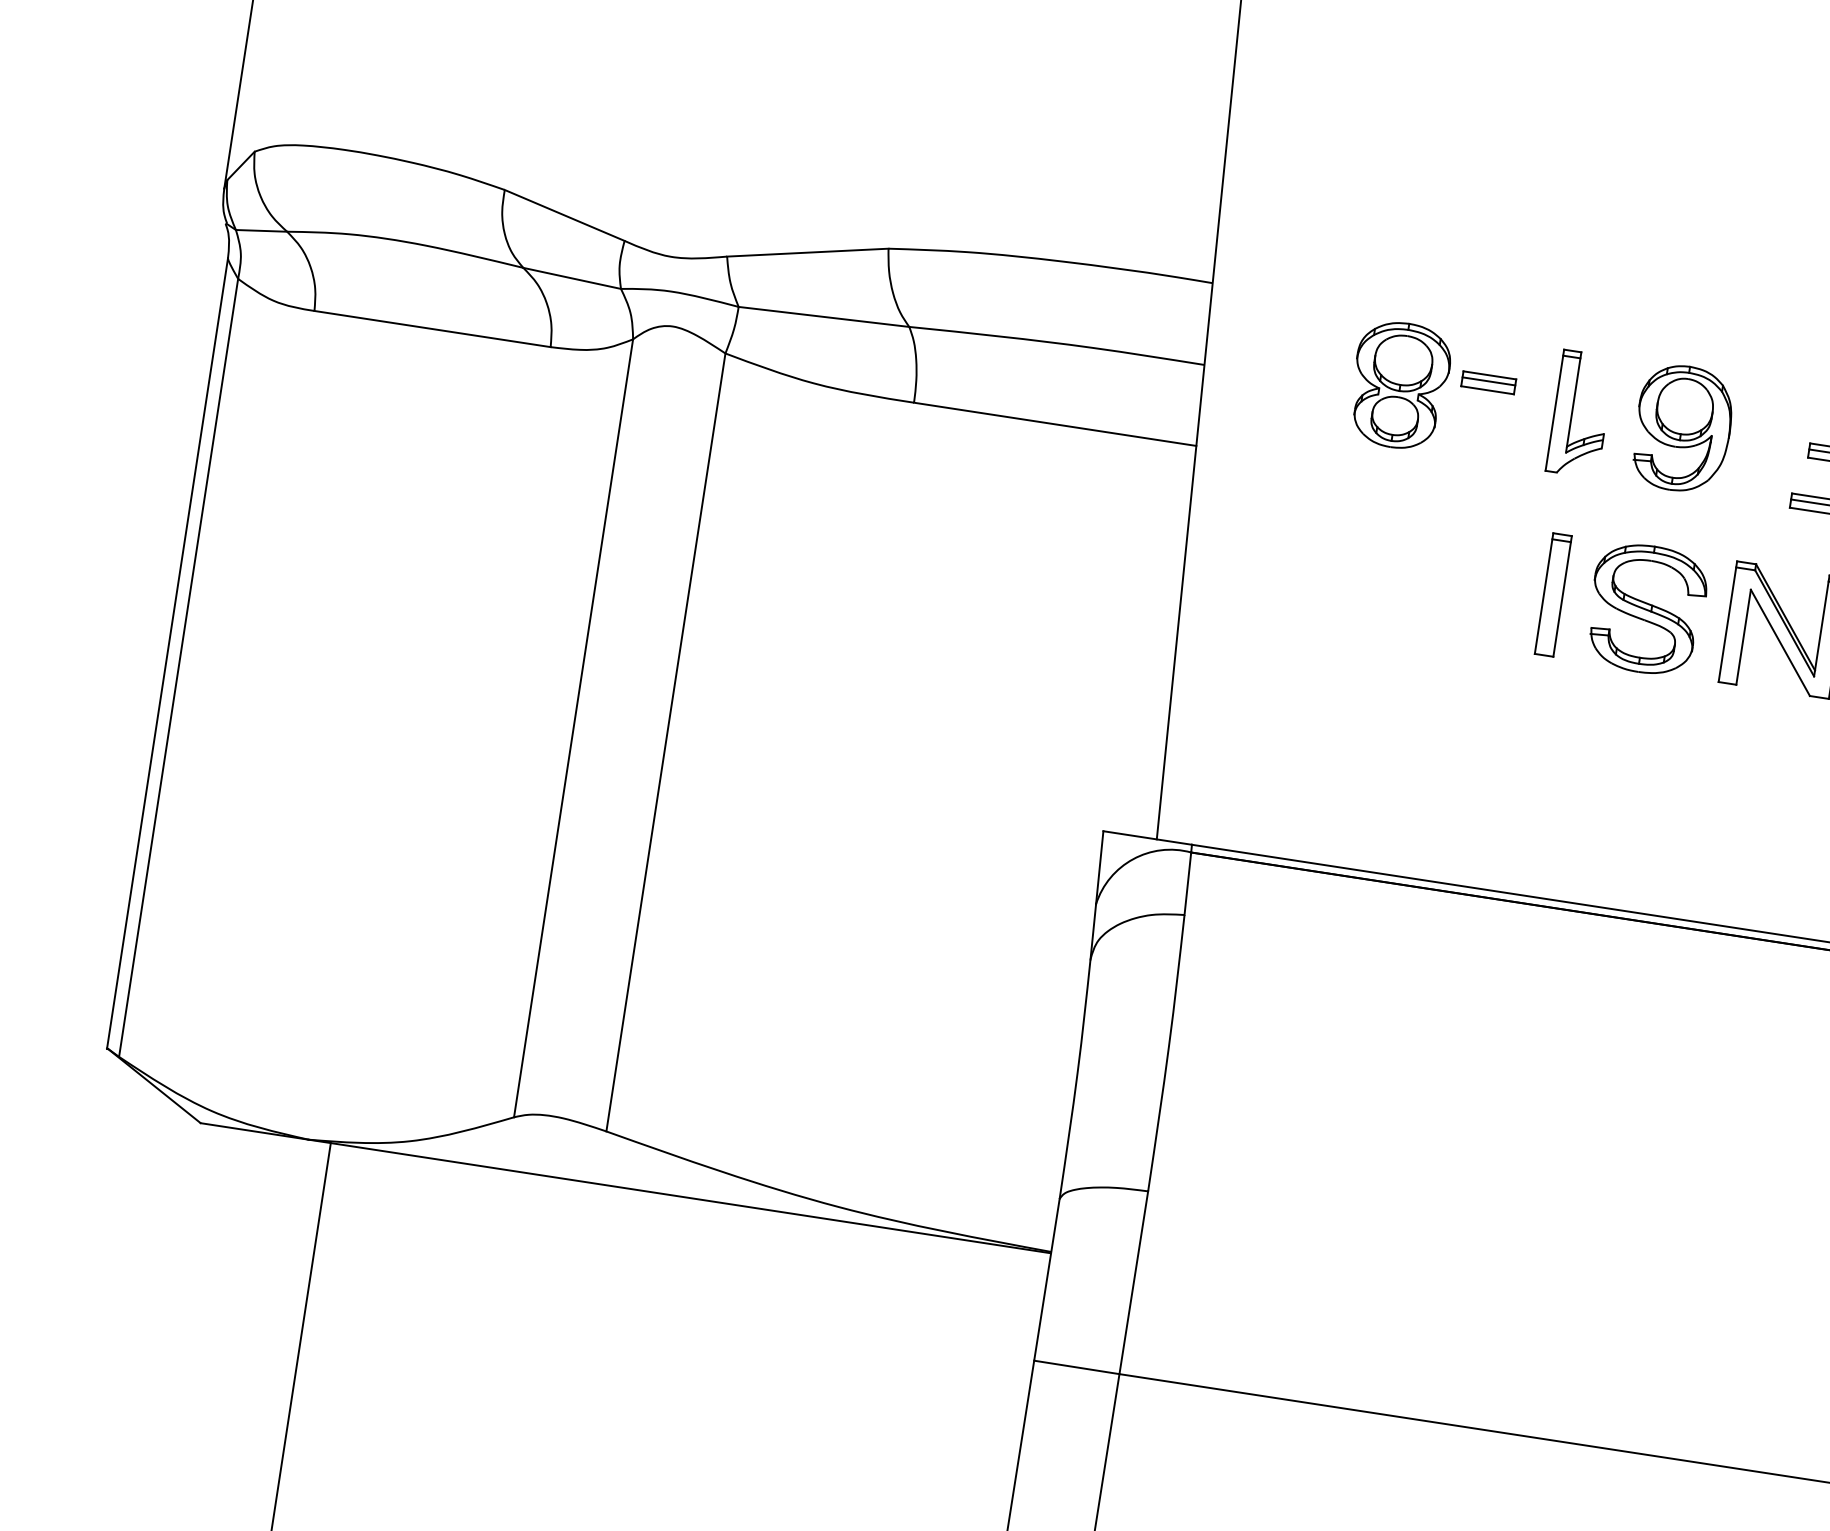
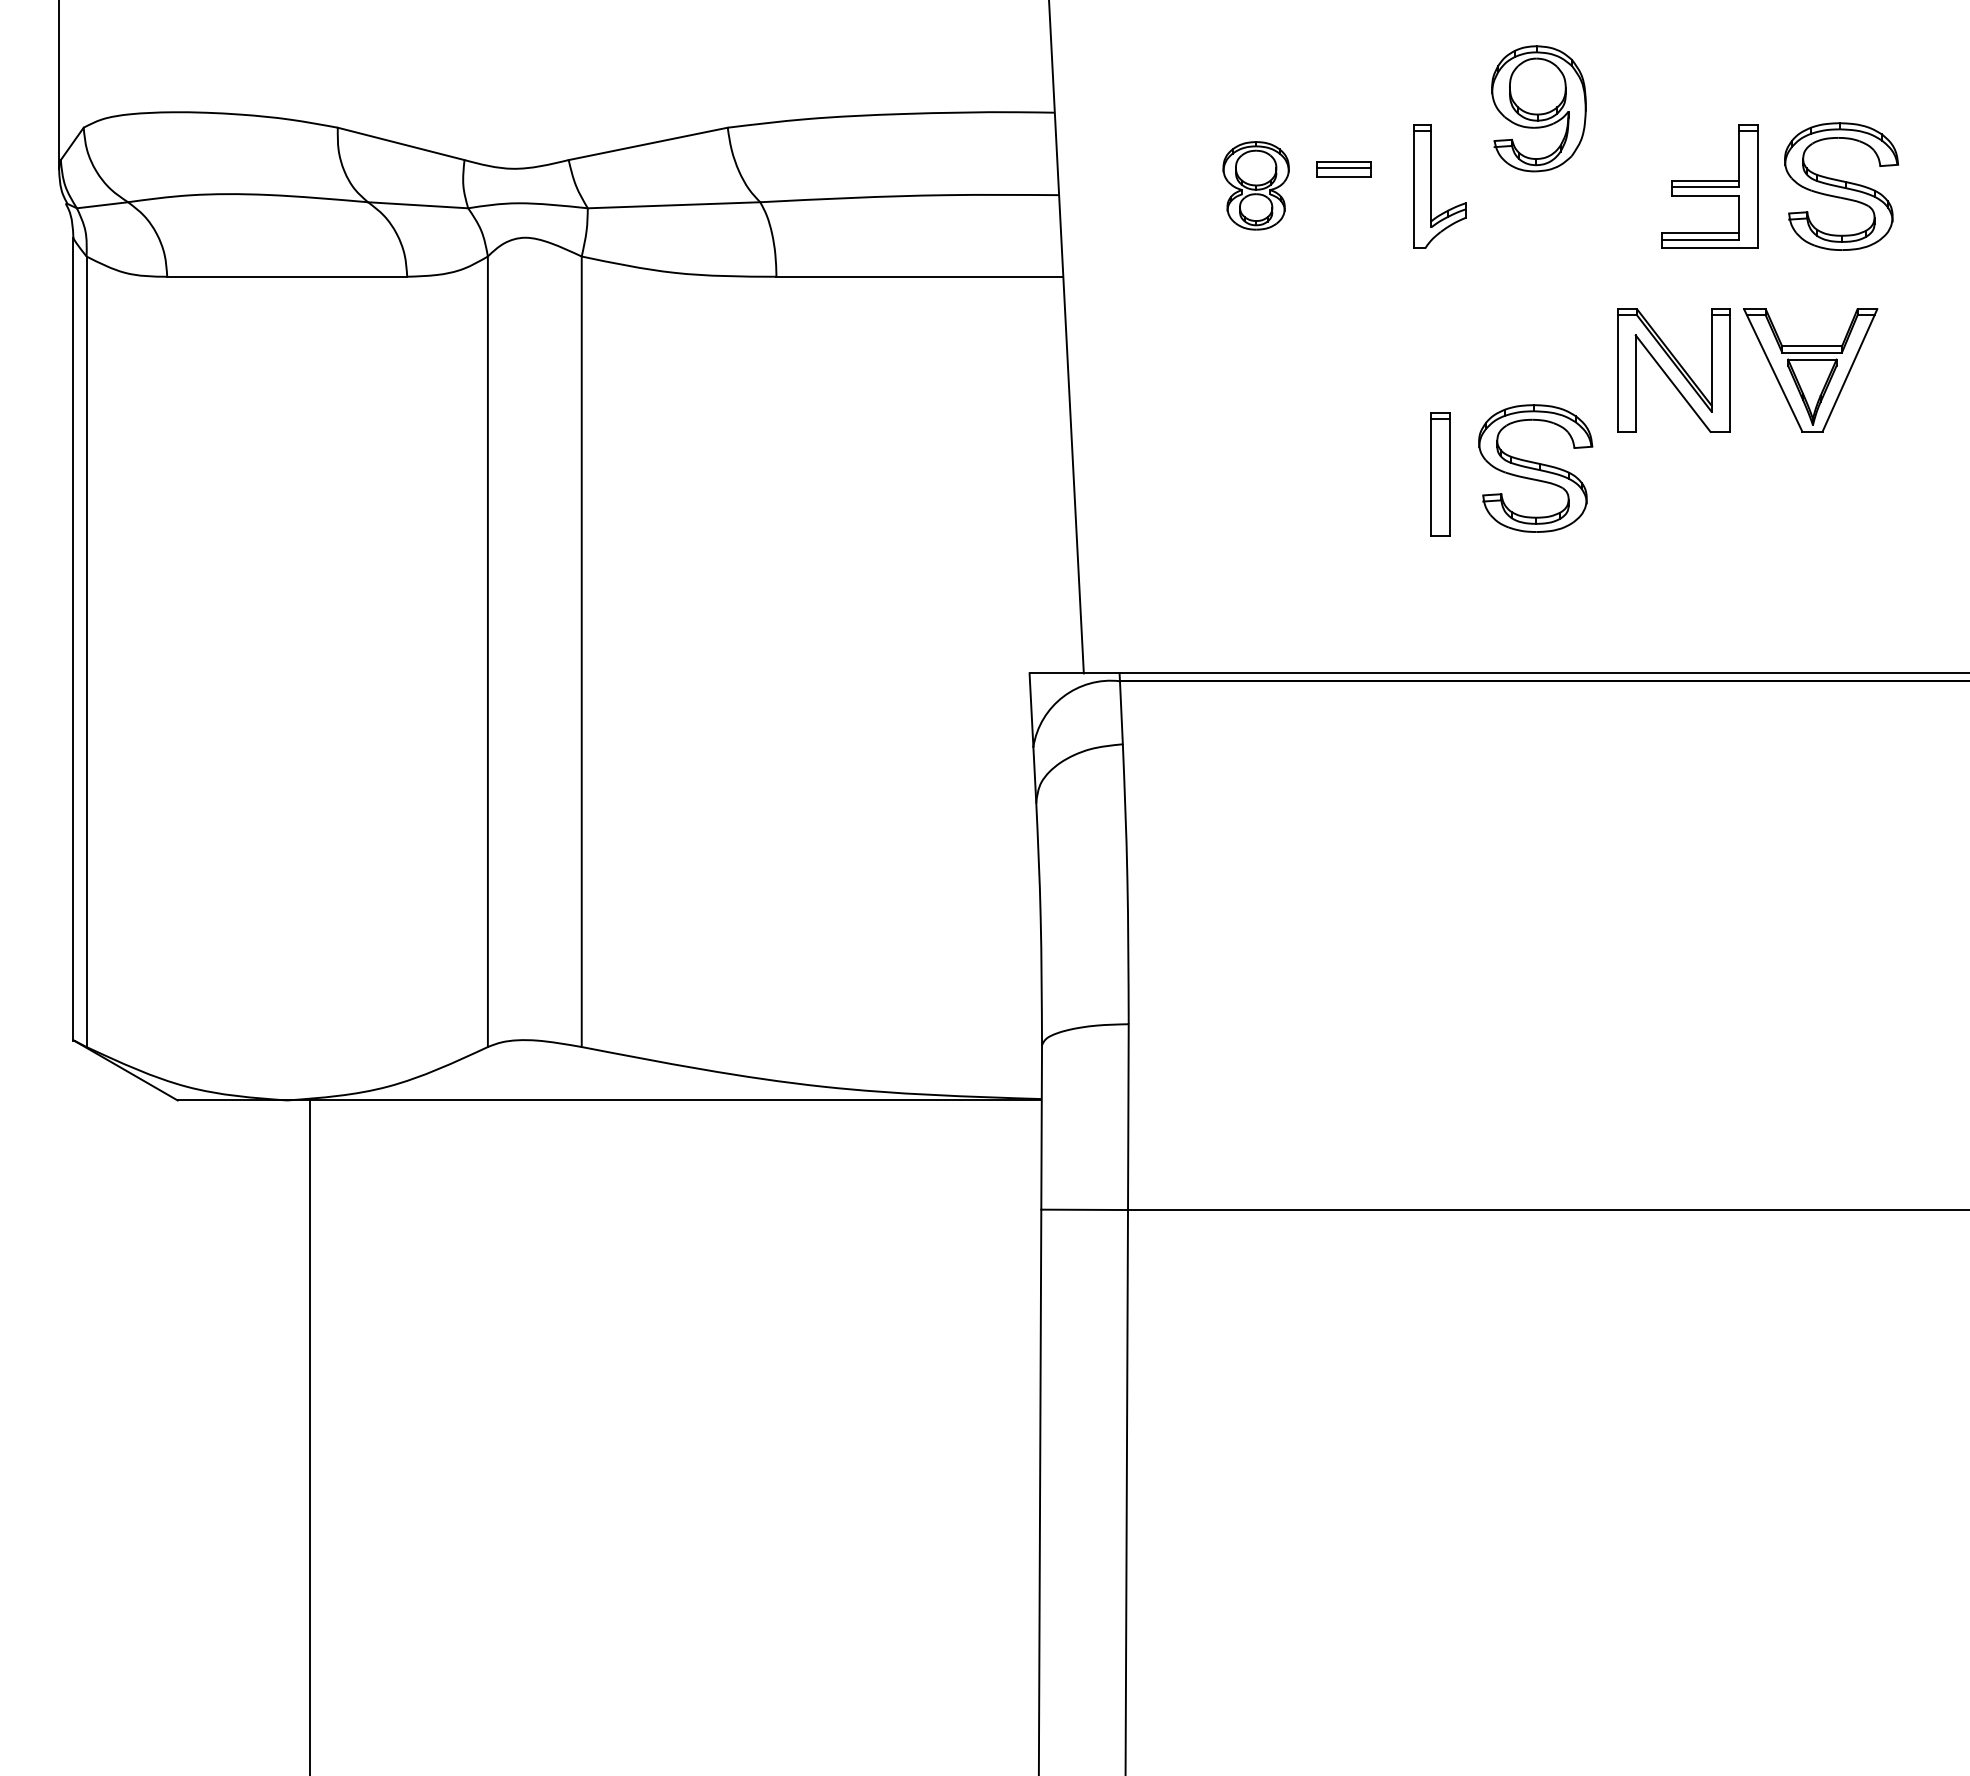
part: (1399, 385) -> (1255, 185), size x0.7
part: (1682, 428) -> (1538, 108), moved
part: (1553, 594) -> (1440, 474), moved
part: (1646, 609) -> (1535, 468), moved

